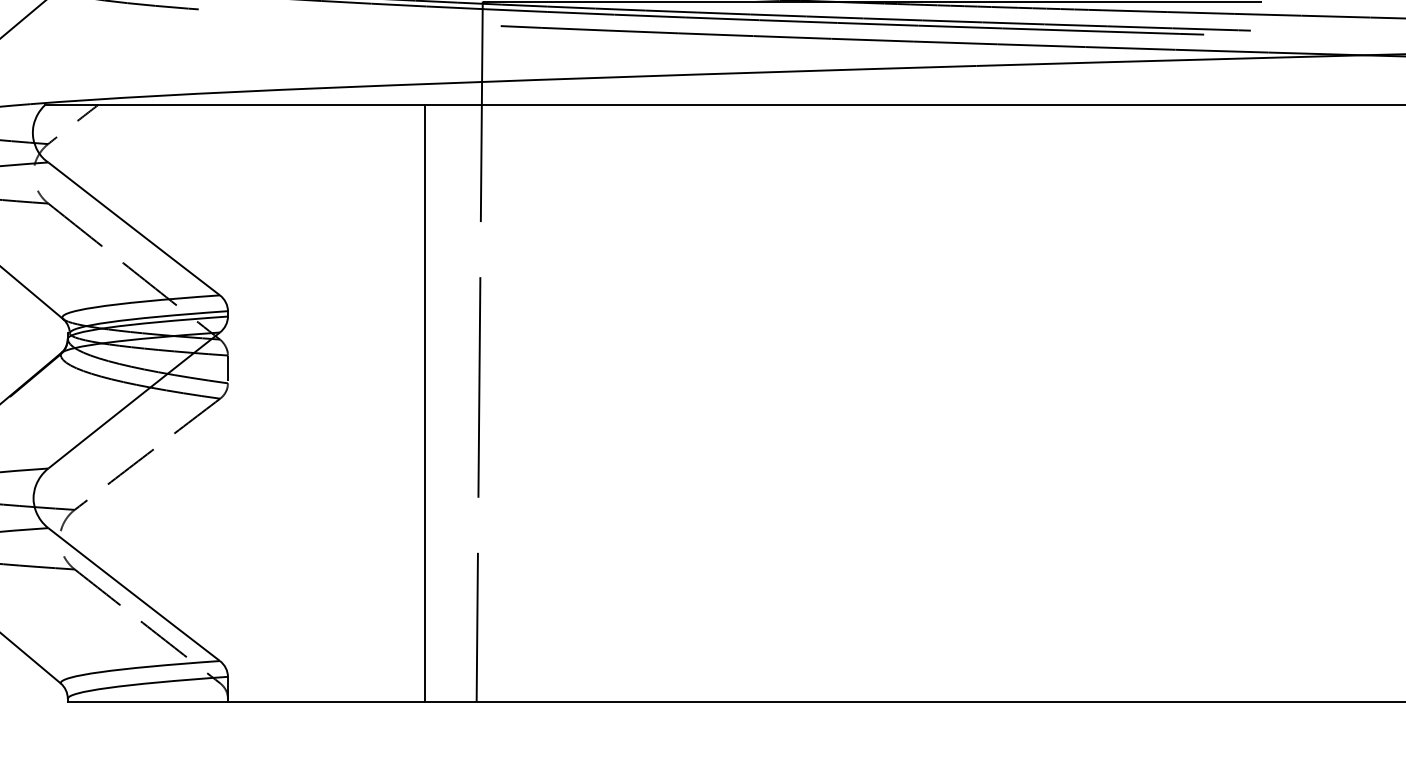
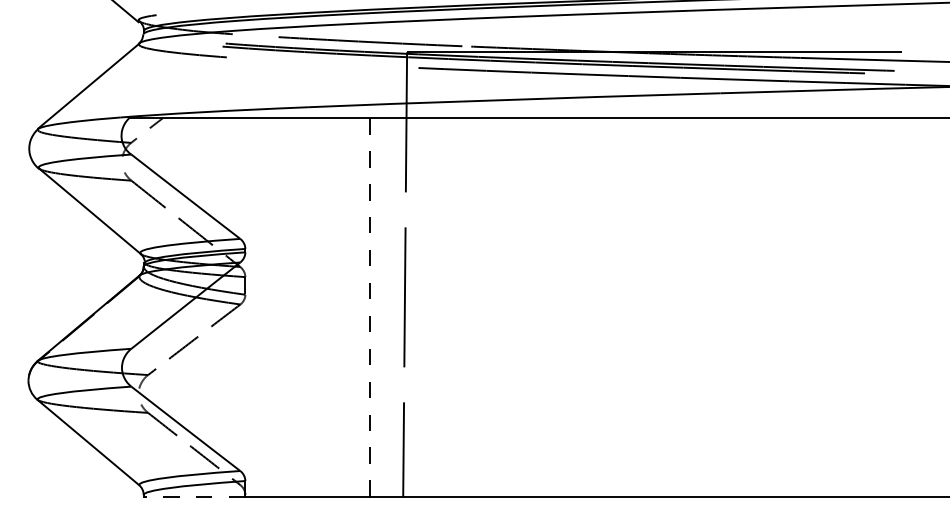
line: (425, 403) -> (370, 307), solid -> dashed
line: (147, 701) -> (194, 496), solid -> dashed

